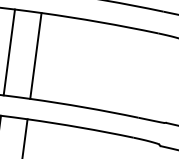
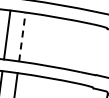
line: (36, 56) -> (22, 37), solid -> dashed

